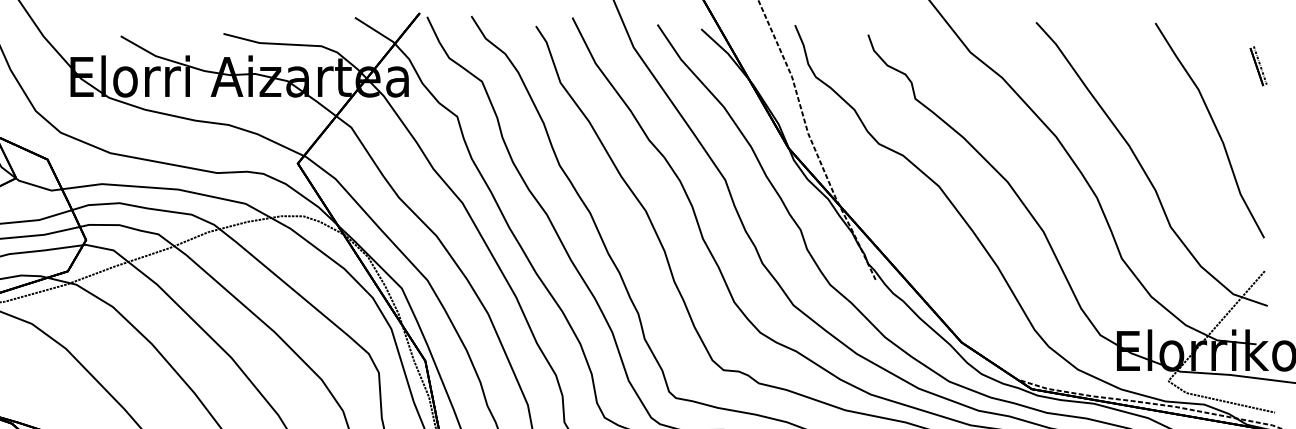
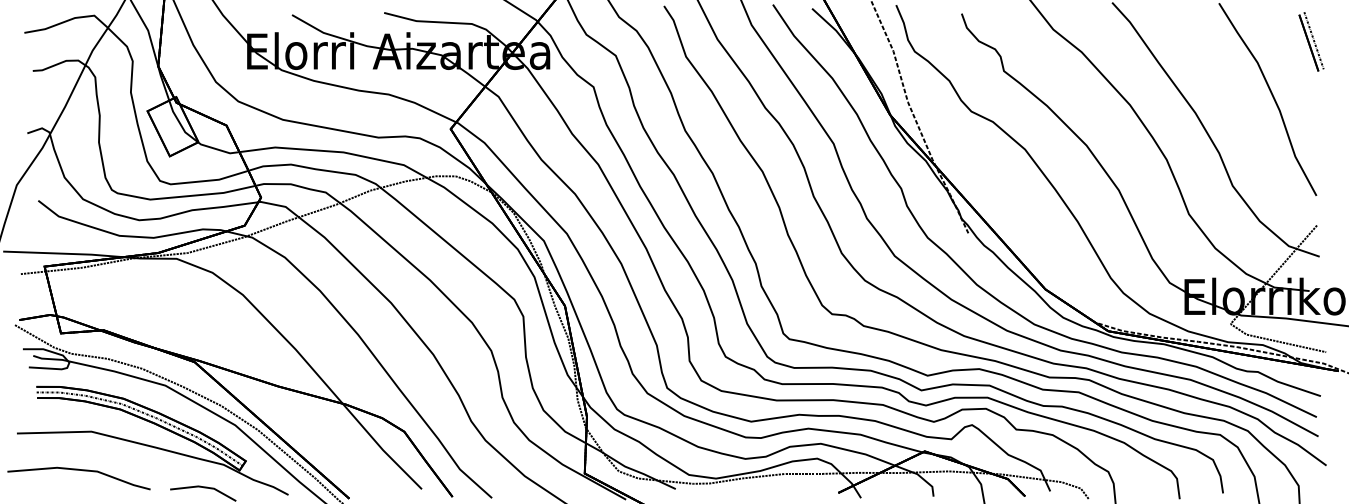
part: (1258, 65) -> (1311, 41), size x1.67

